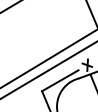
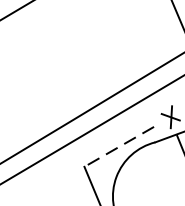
line: (59, 81) -> (117, 148), solid -> dashed

